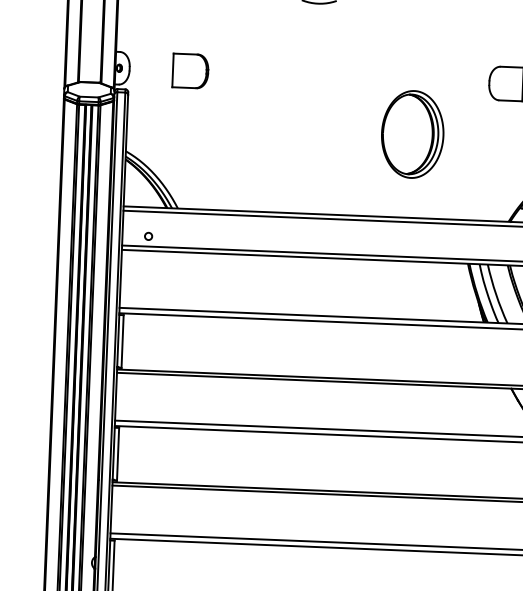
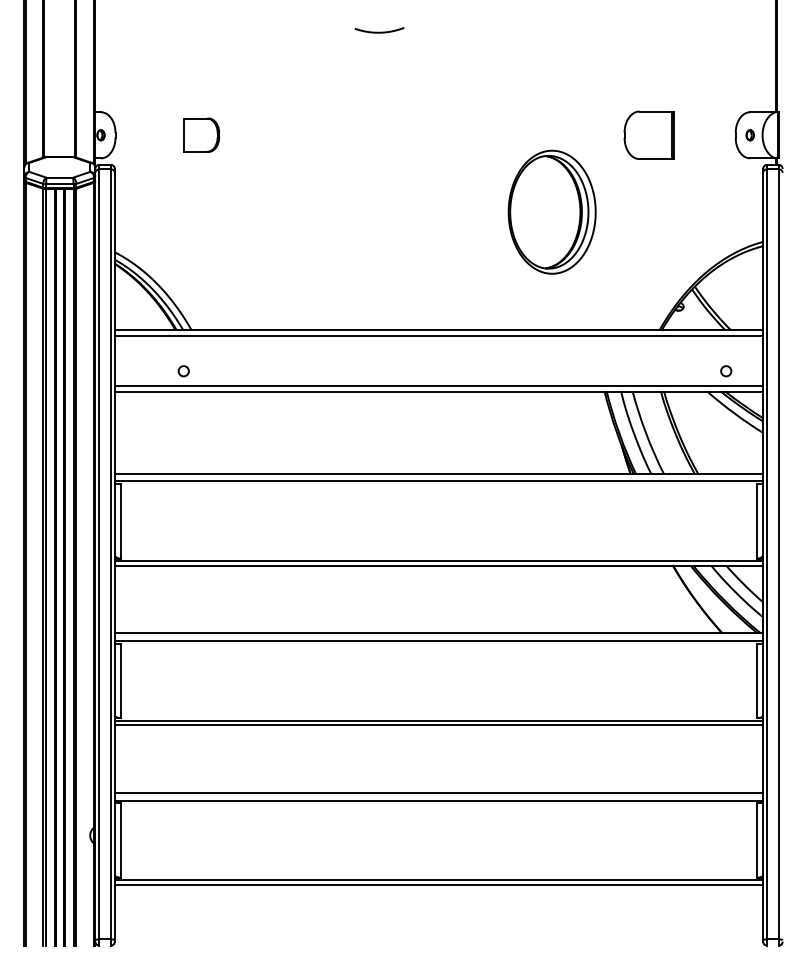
part: (190, 70) -> (201, 134), size x0.7
part: (412, 133) -> (551, 211), moved
circle: (148, 236) -> (183, 371), moved

